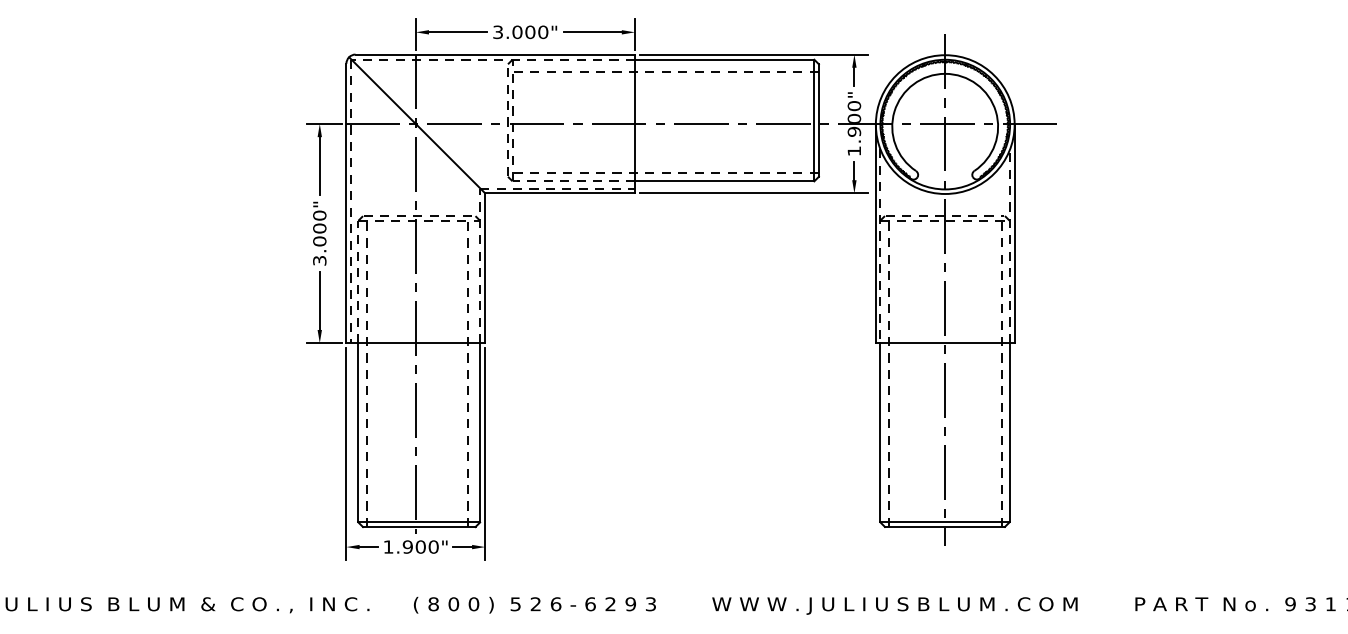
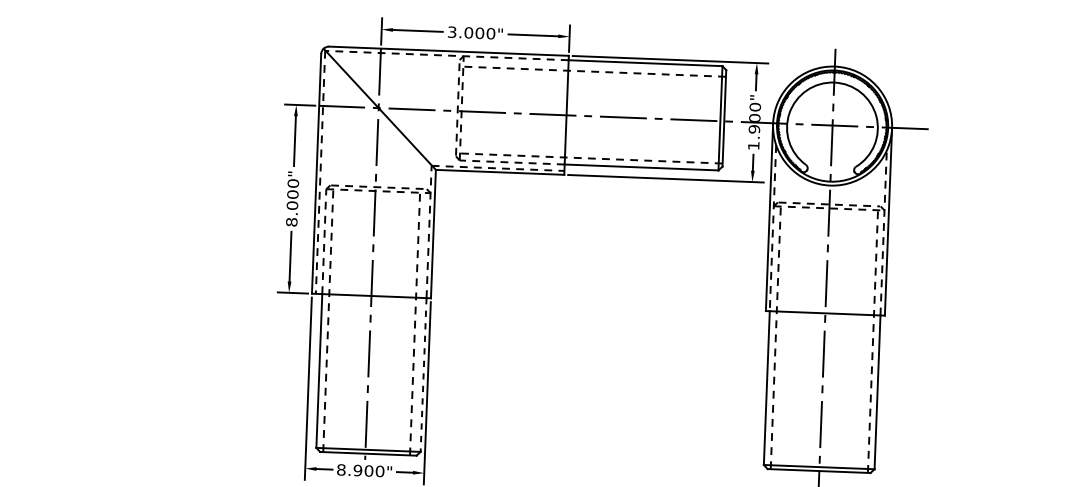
text: (319, 260) -> (291, 221), 3.000" -> 8.000"
line: (480, 432) -> (423, 374), solid -> dashed
text: (388, 546) -> (341, 469), 1.900" -> 8.900"

